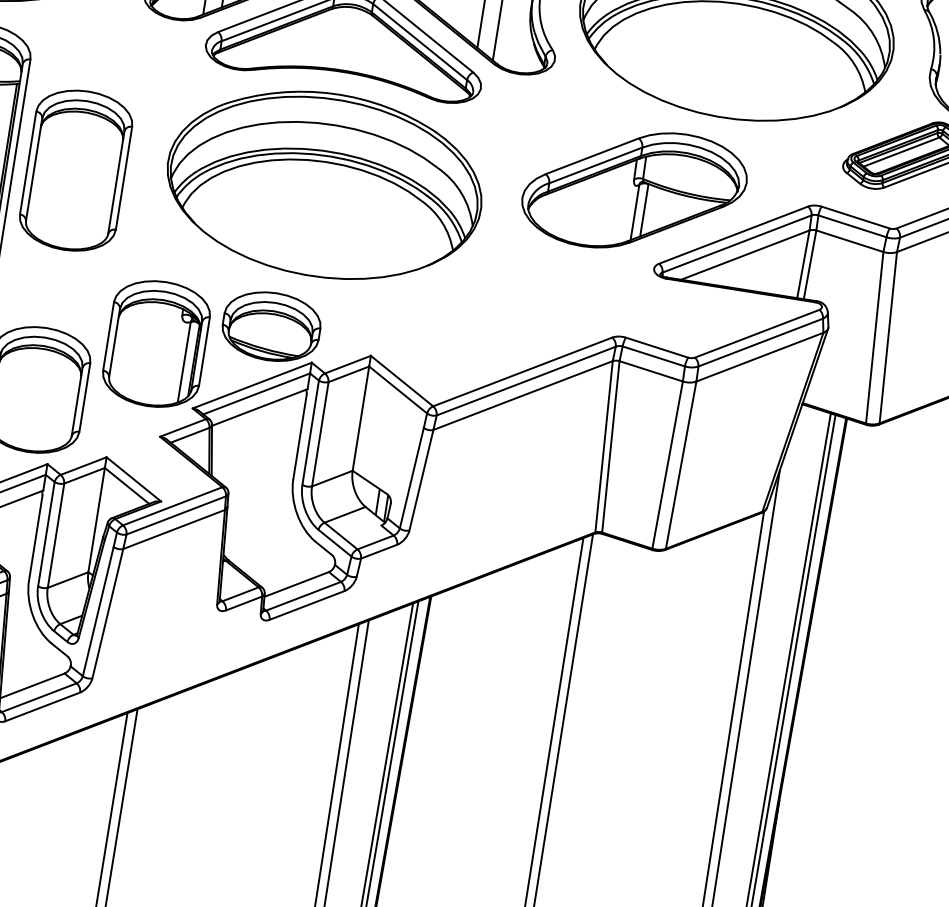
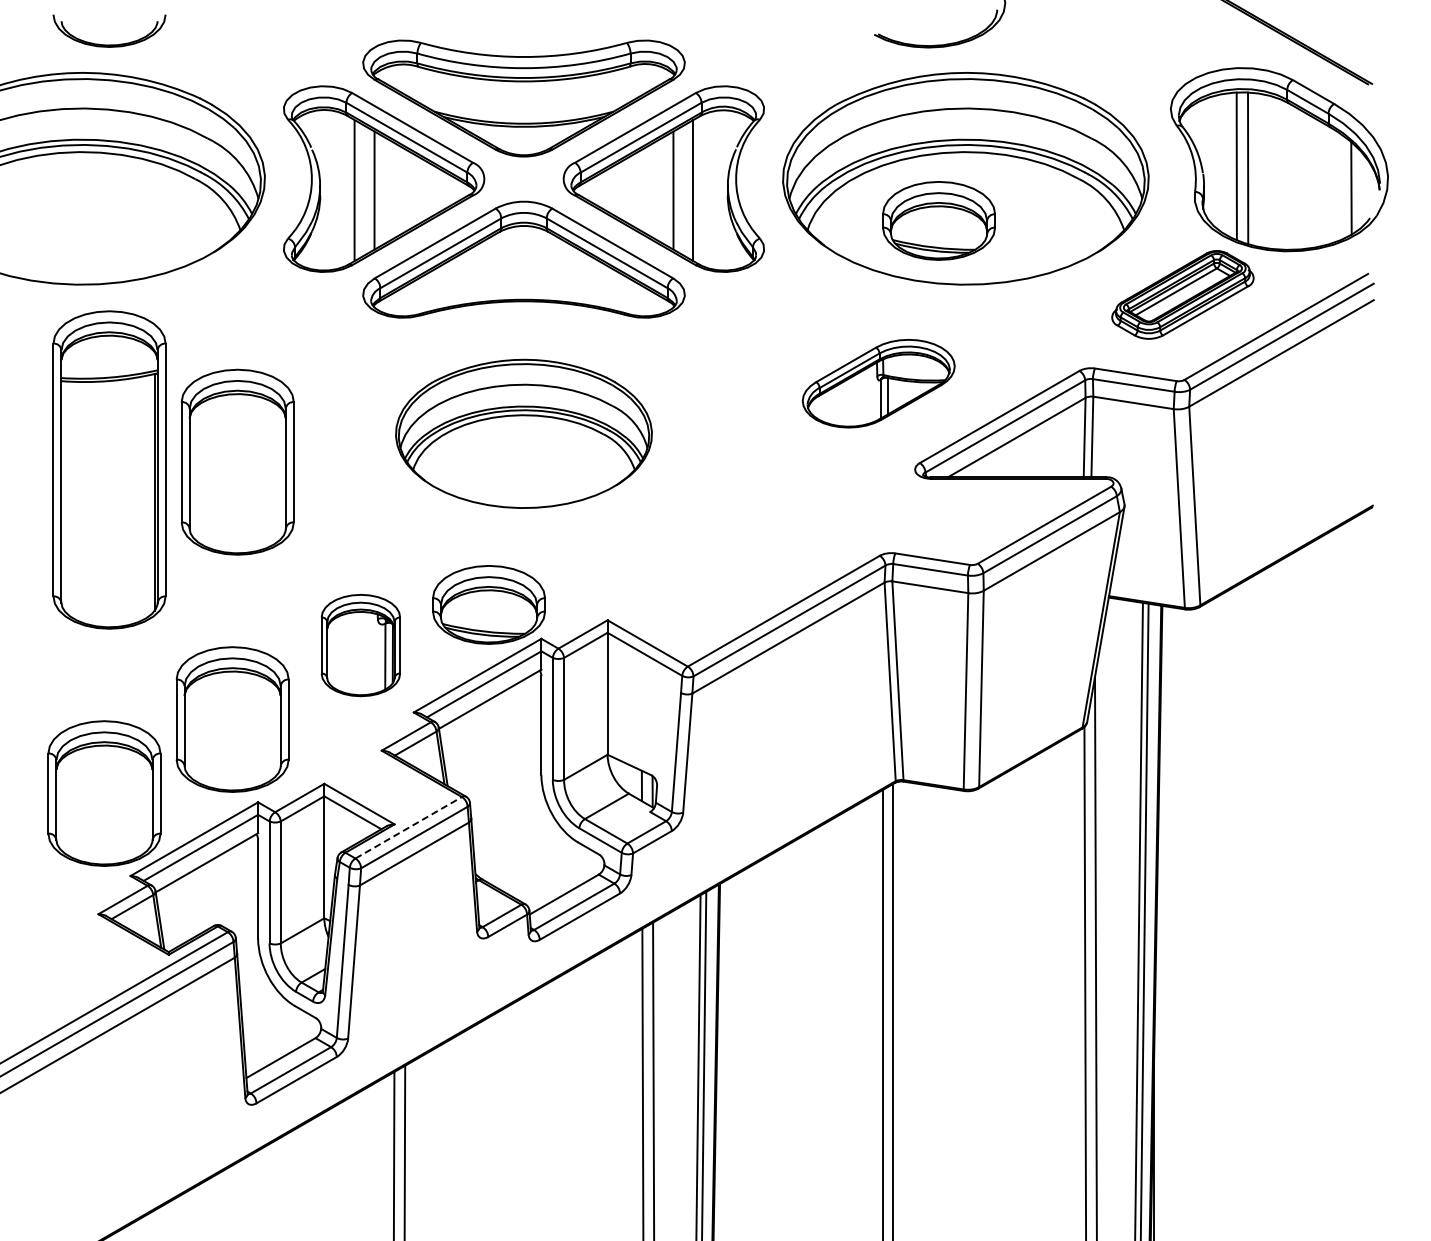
part: (707, 58) -> (938, 220), added
part: (324, 184) -> (523, 433), size x0.7
part: (634, 190) -> (878, 383), size x0.6
part: (156, 343) -> (360, 645), size x0.7
line: (173, 506) -> (409, 827), solid -> dashed

